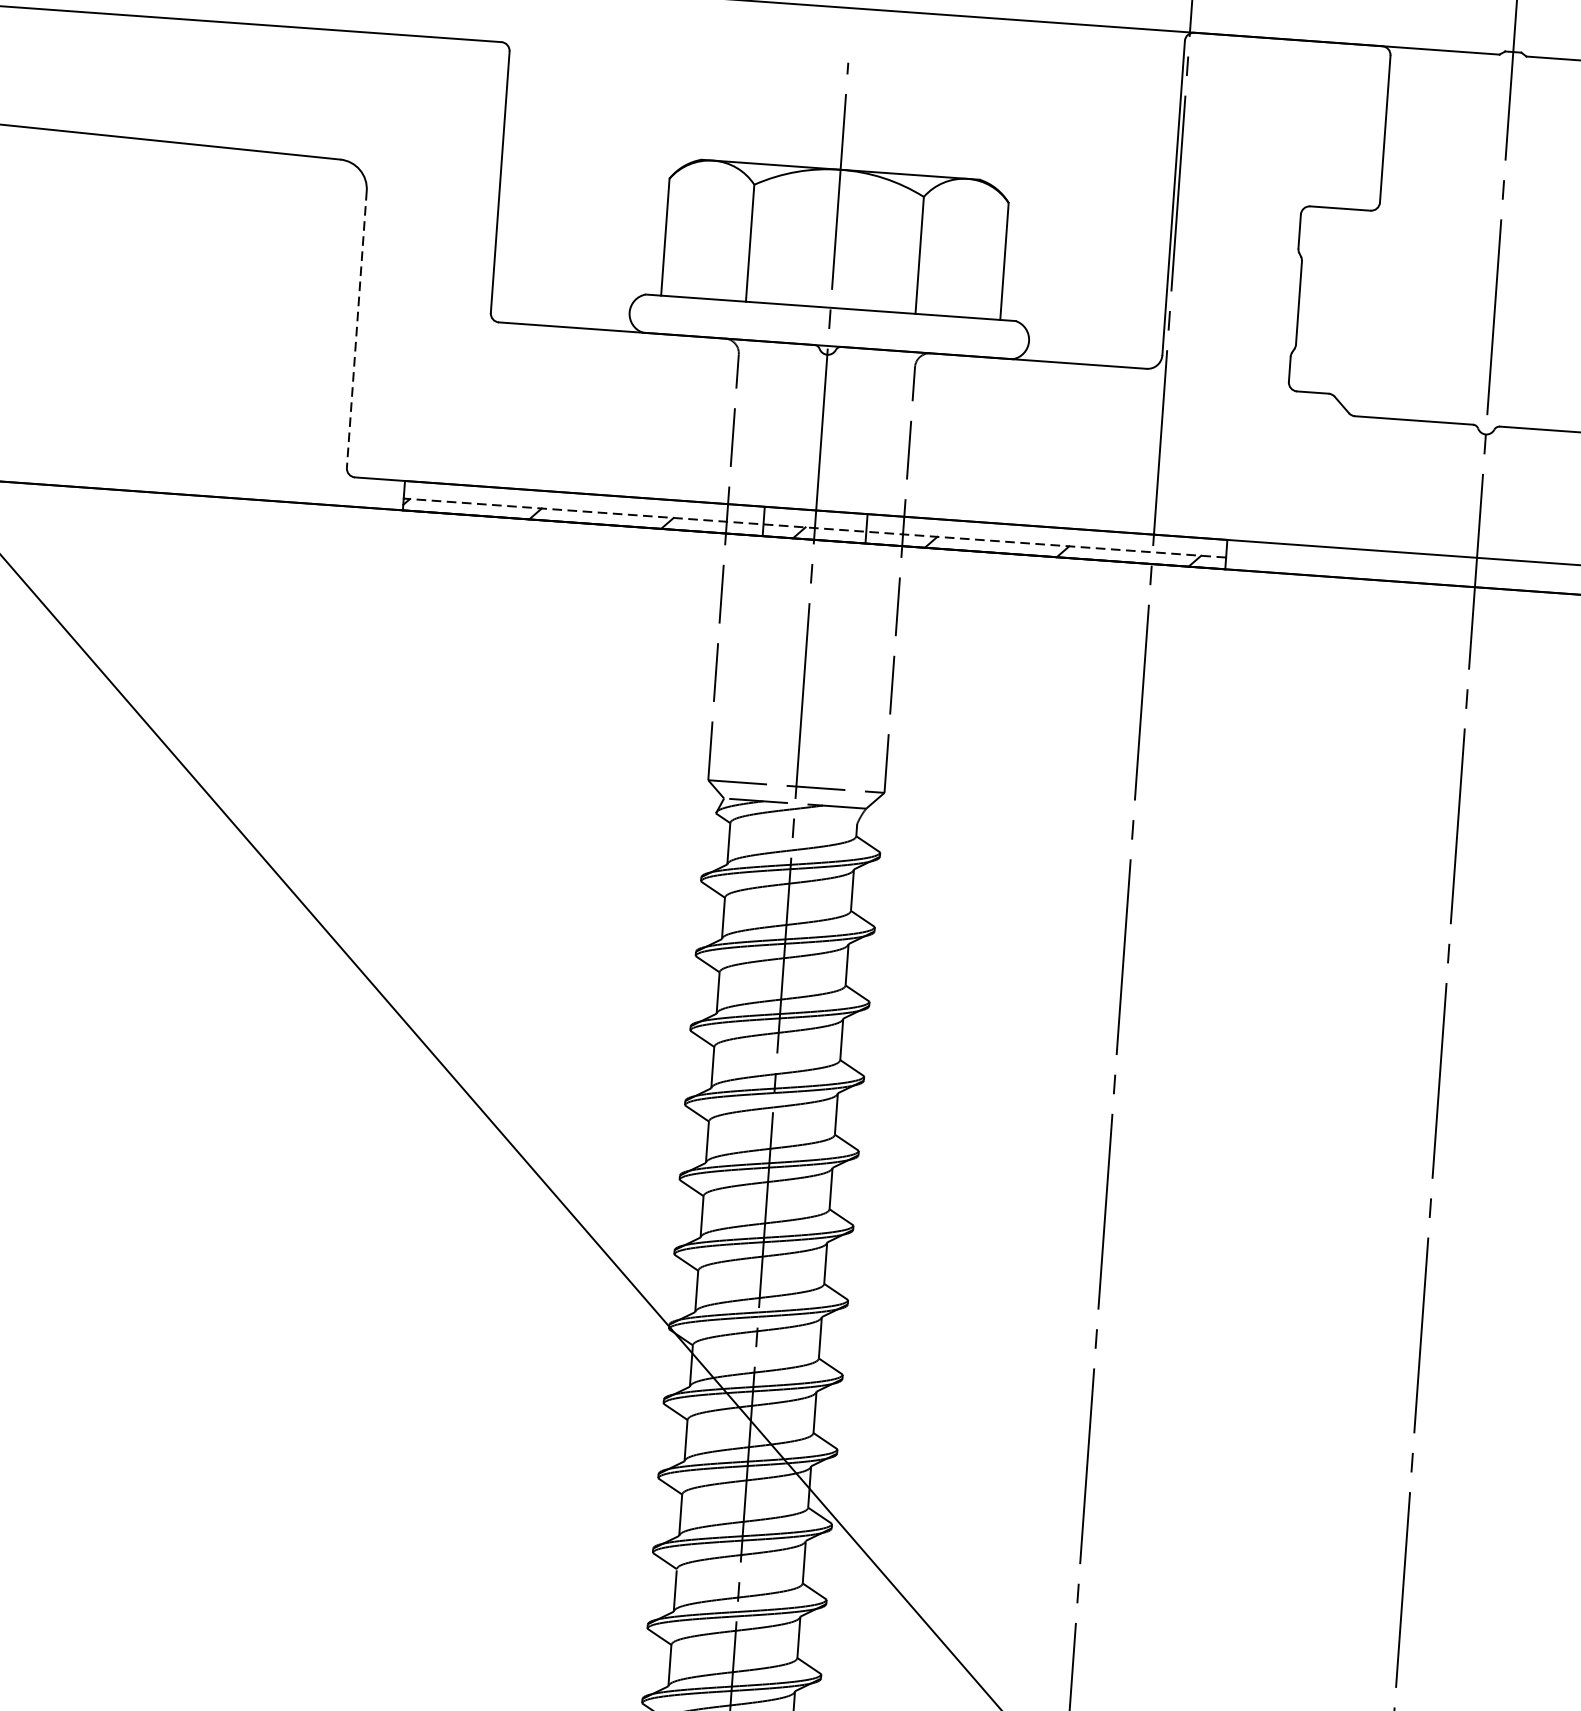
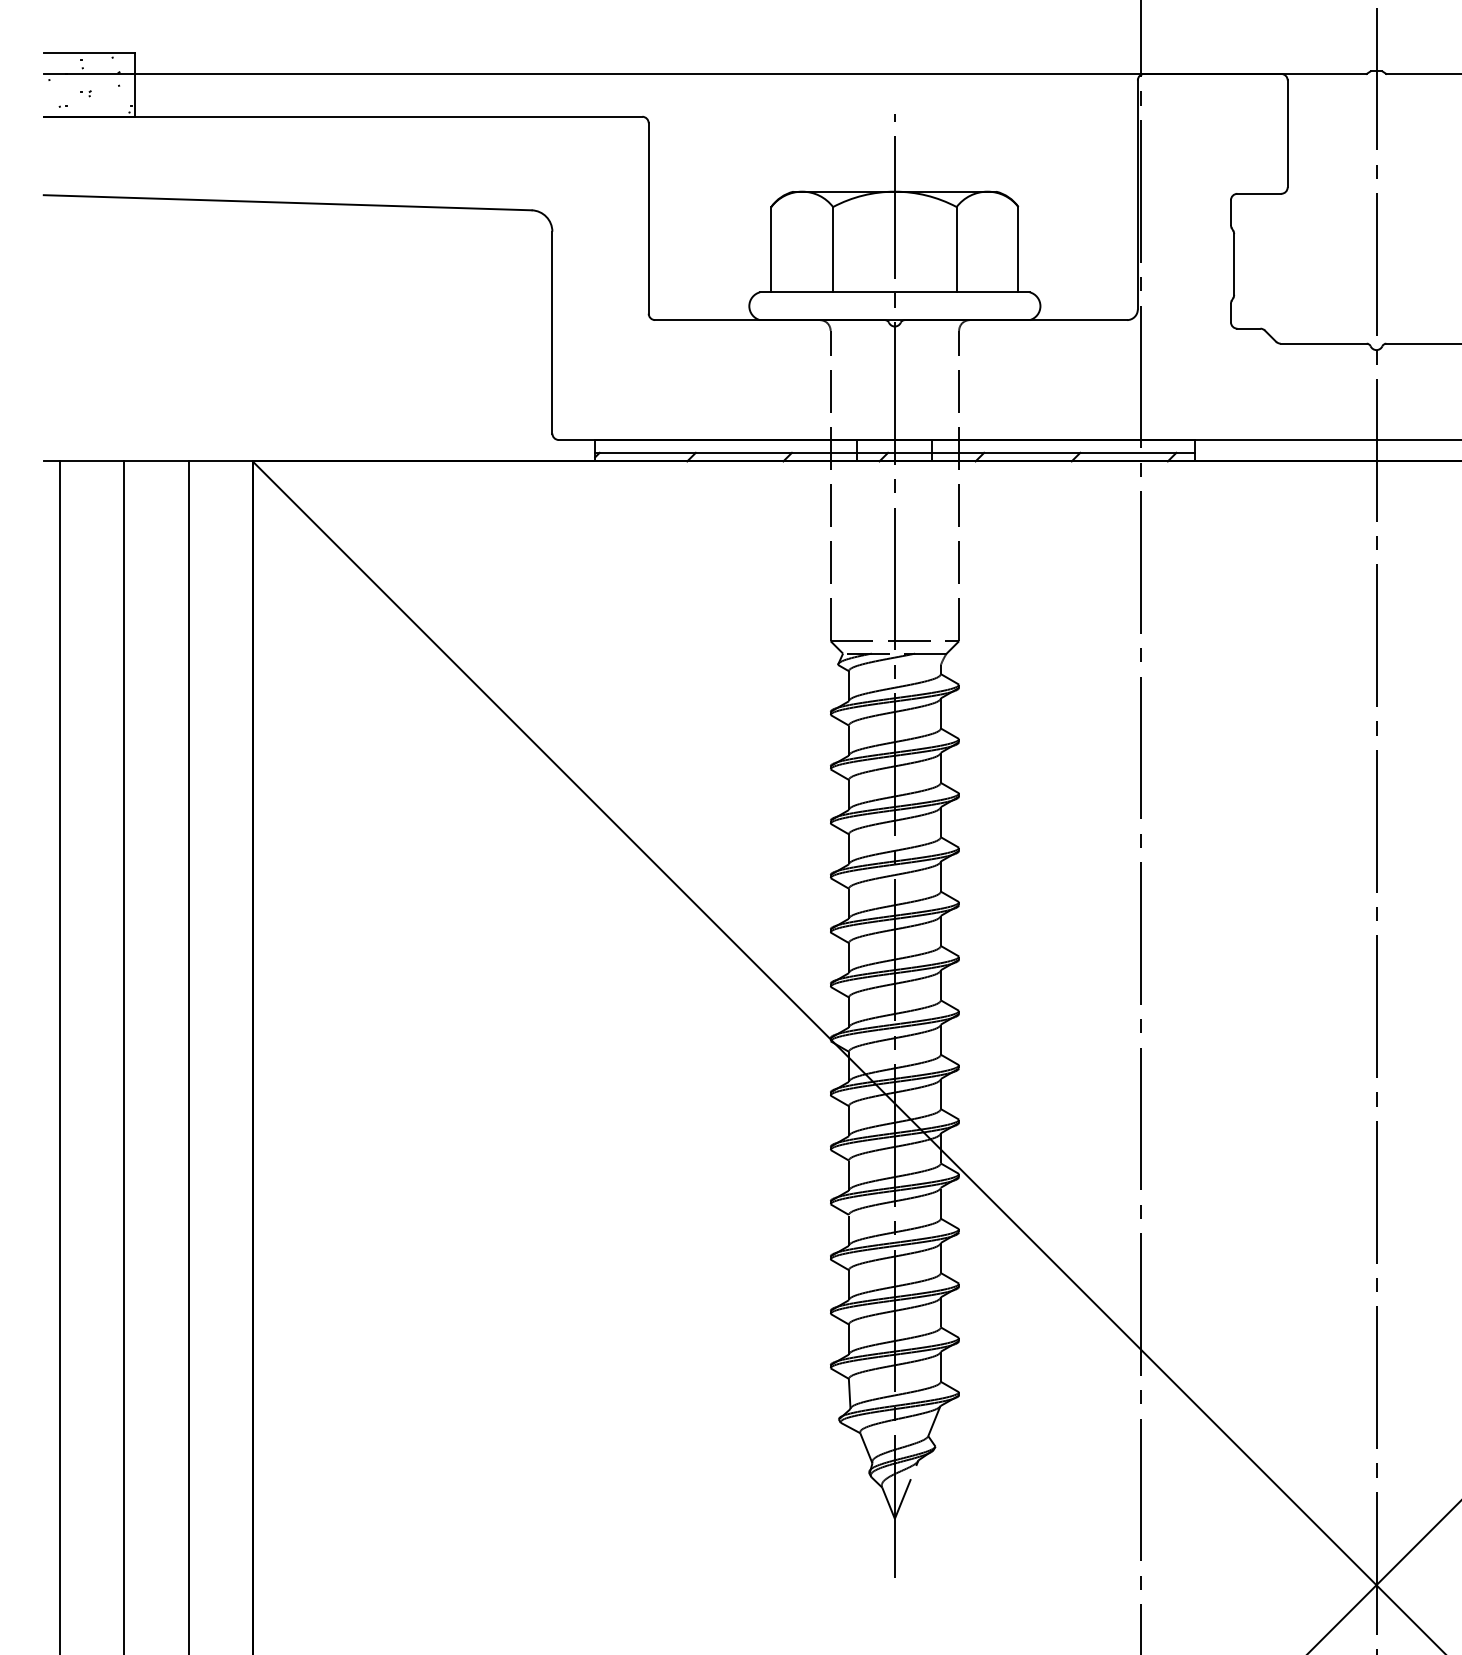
line: (356, 329) -> (552, 332), dashed -> solid
line: (814, 527) -> (894, 452), dashed -> solid

